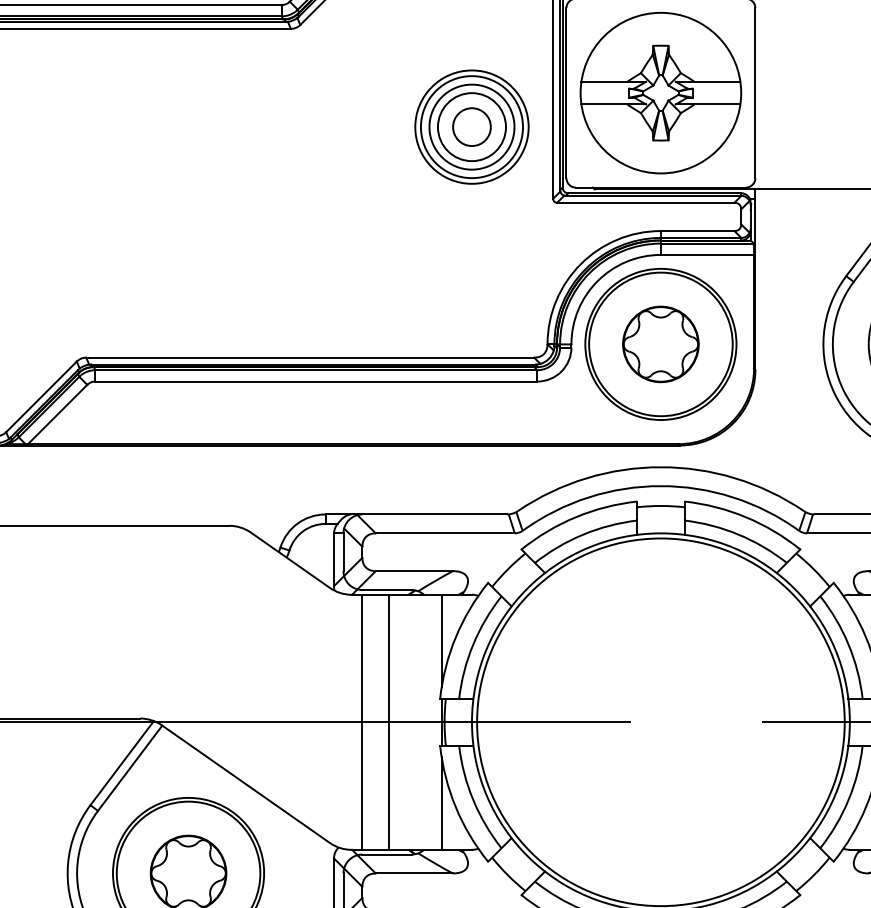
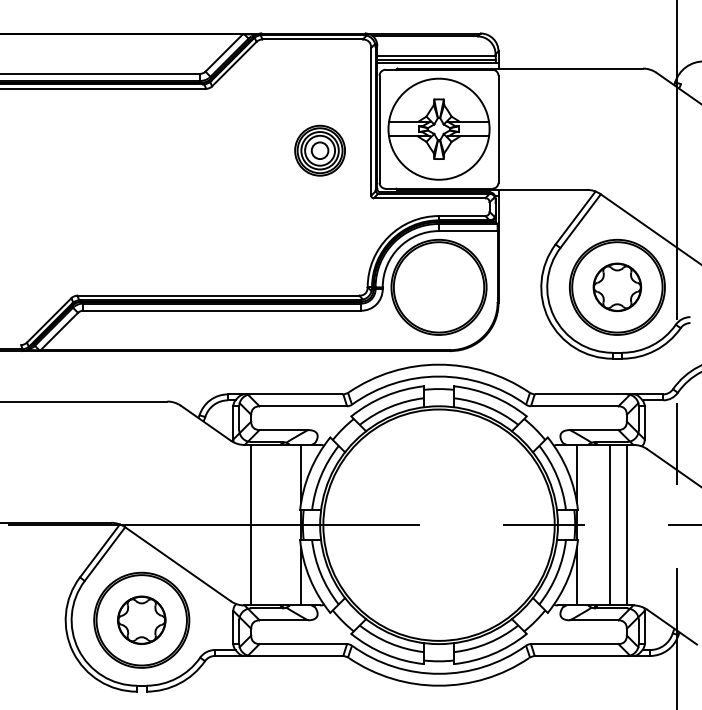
part: (470, 126) -> (319, 150), size x0.7
part: (660, 343) -> (438, 286), removed
line: (388, 721) -> (267, 524), removed

